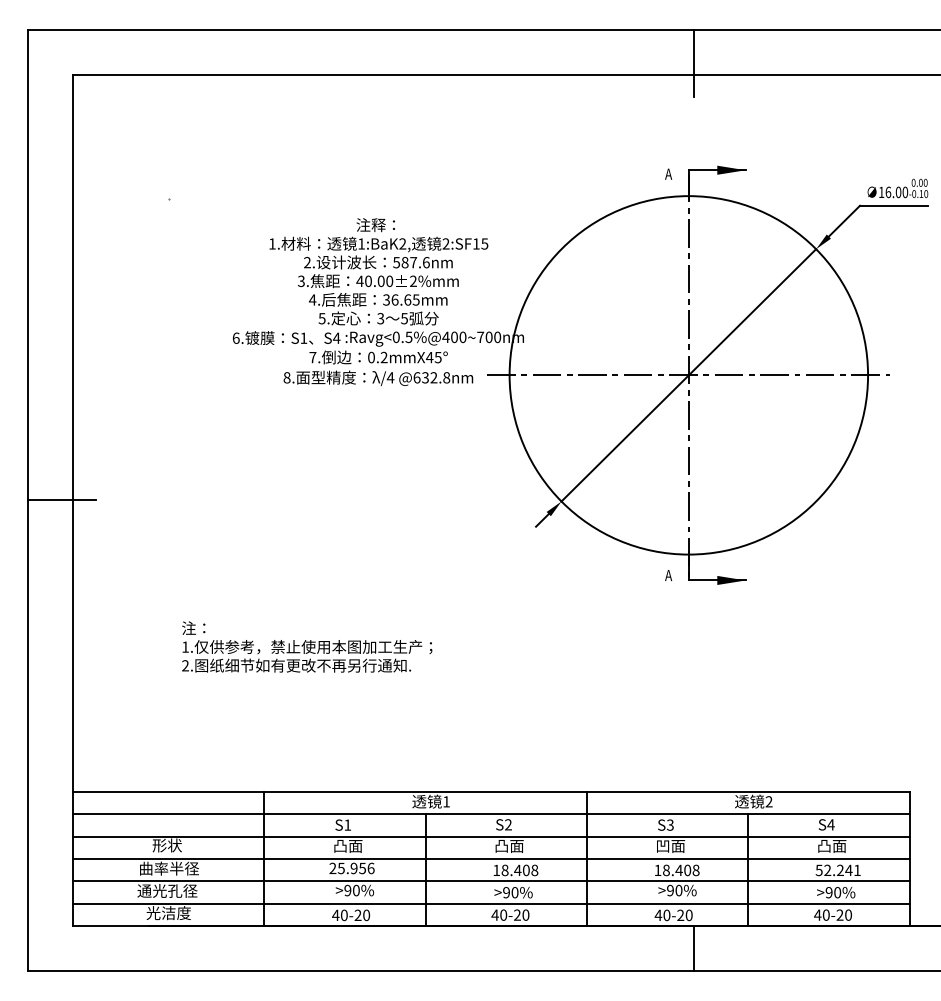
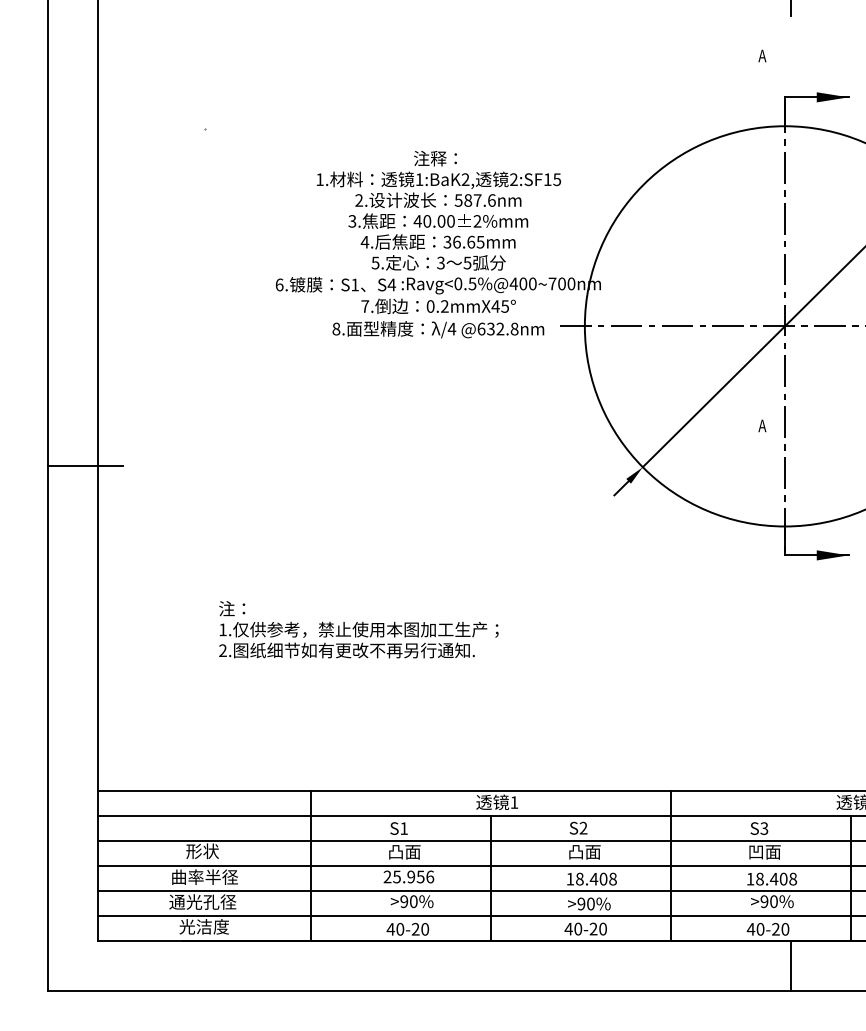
text: (668, 173) -> (762, 55), moved
text: (668, 575) -> (762, 425), moved

